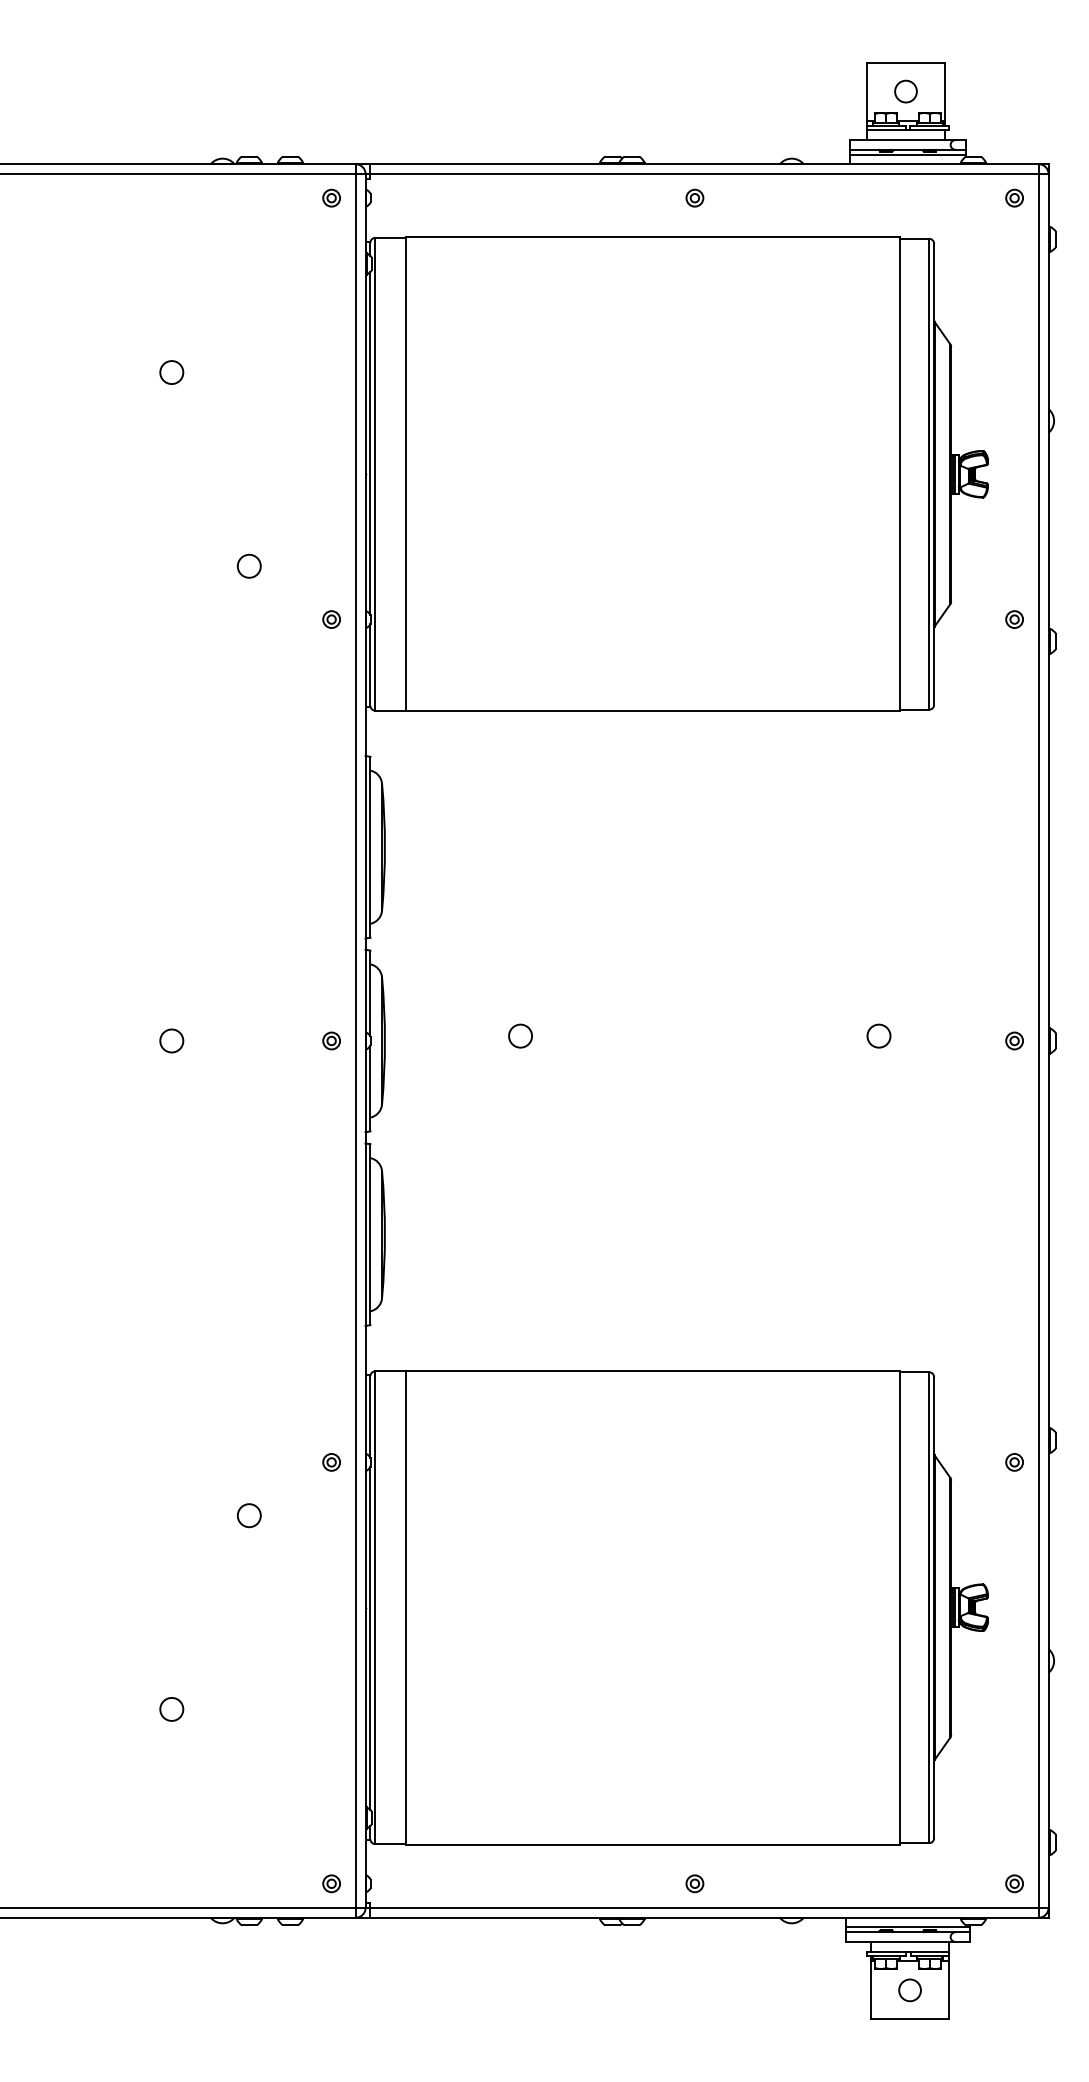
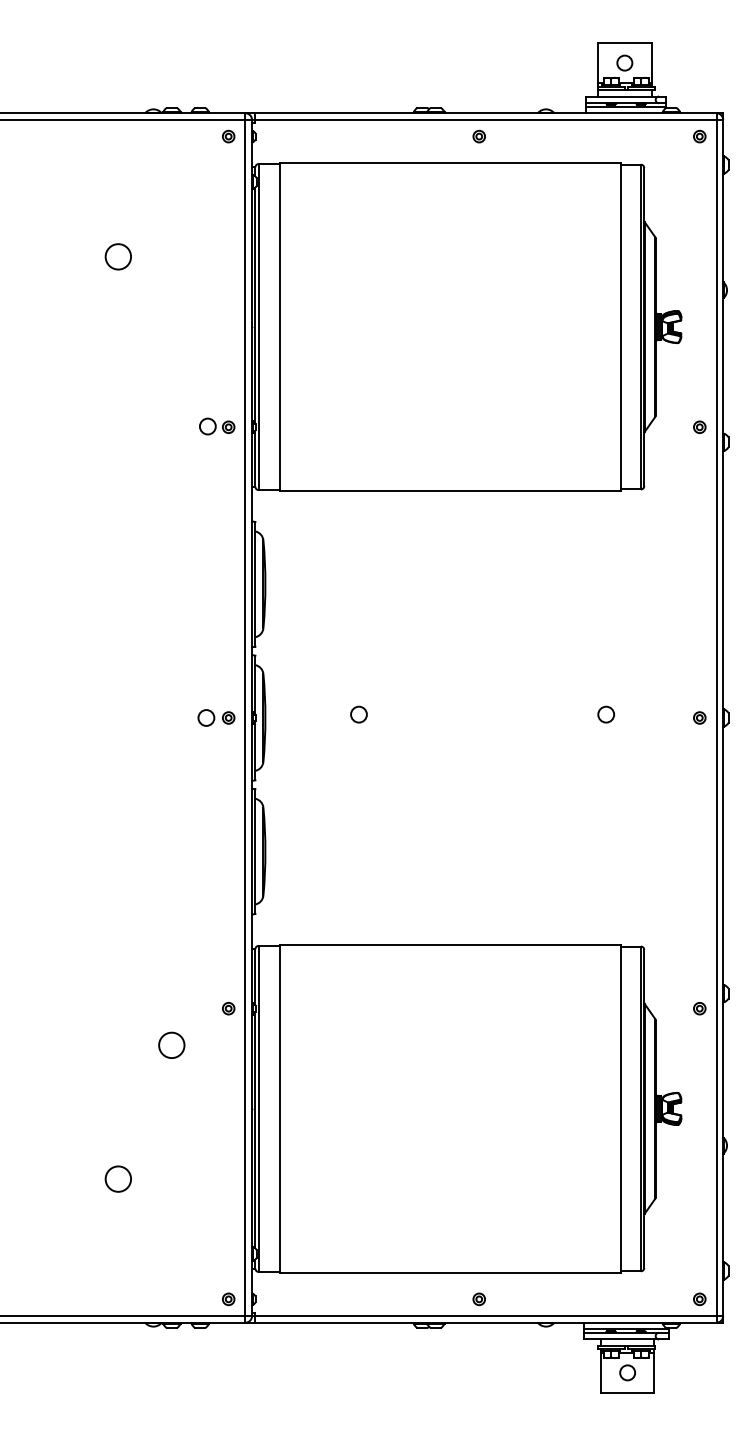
circle: (171, 371) -> (118, 256), size x1.6
circle: (248, 566) -> (207, 426), moved
circle: (171, 1040) -> (206, 717), moved
circle: (248, 1515) -> (171, 1045), size x1.6
circle: (171, 1708) -> (118, 1178), size x1.6

